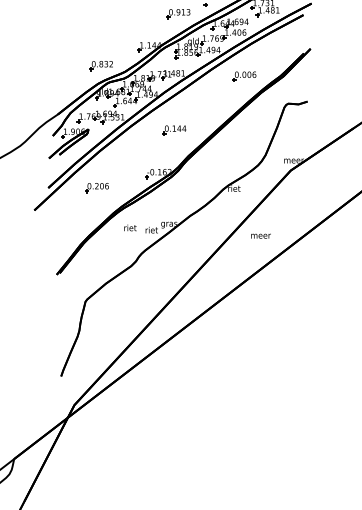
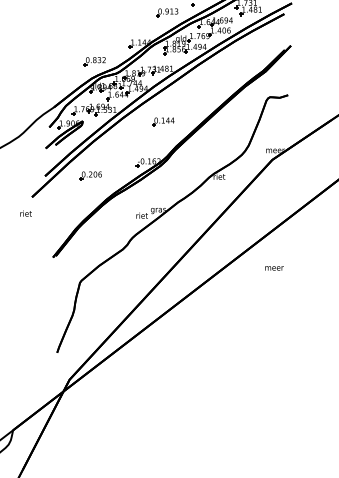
part: (243, 76) -> (228, 71), removed
text: (129, 227) -> (25, 213), moved
text: (261, 236) -> (274, 268), moved

